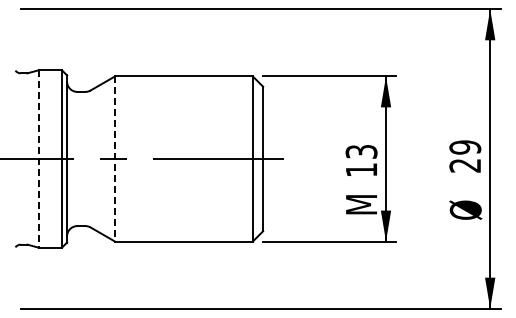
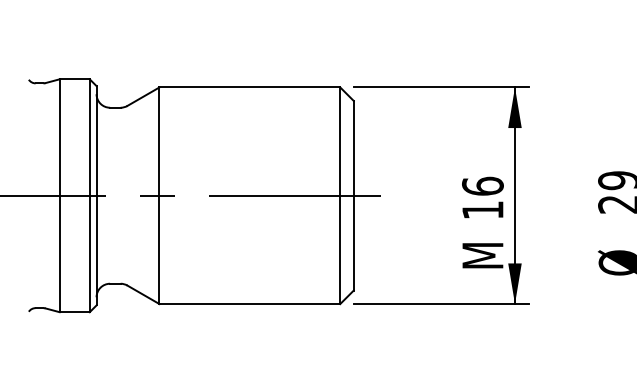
text: (361, 151) -> (482, 185), 13 -> 16
line: (38, 159) -> (59, 196), dashed -> solid
line: (115, 159) -> (160, 196), dashed -> solid

